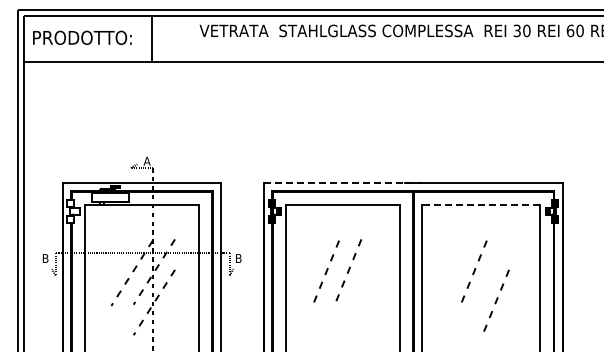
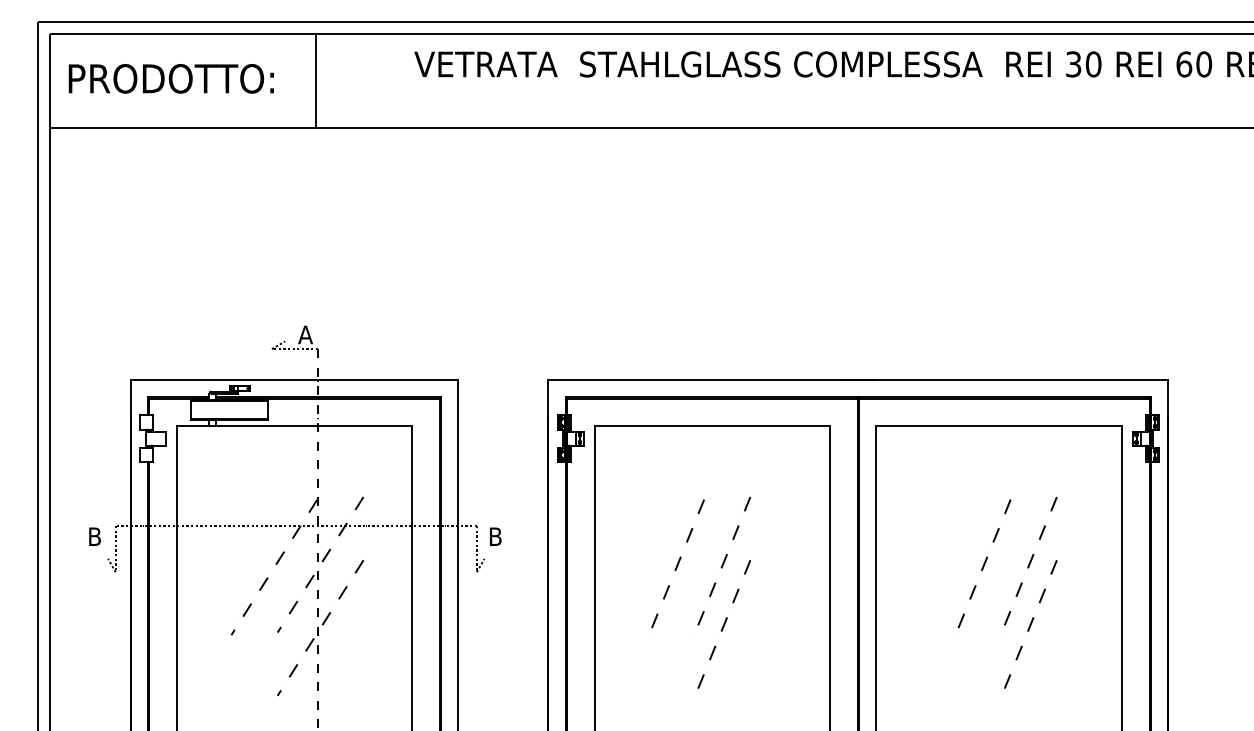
line: (343, 183) -> (713, 381), dashed -> solid
line: (480, 205) -> (997, 426), dashed -> solid
line: (496, 270) -> (1030, 561), added
line: (348, 300) -> (723, 623), added

